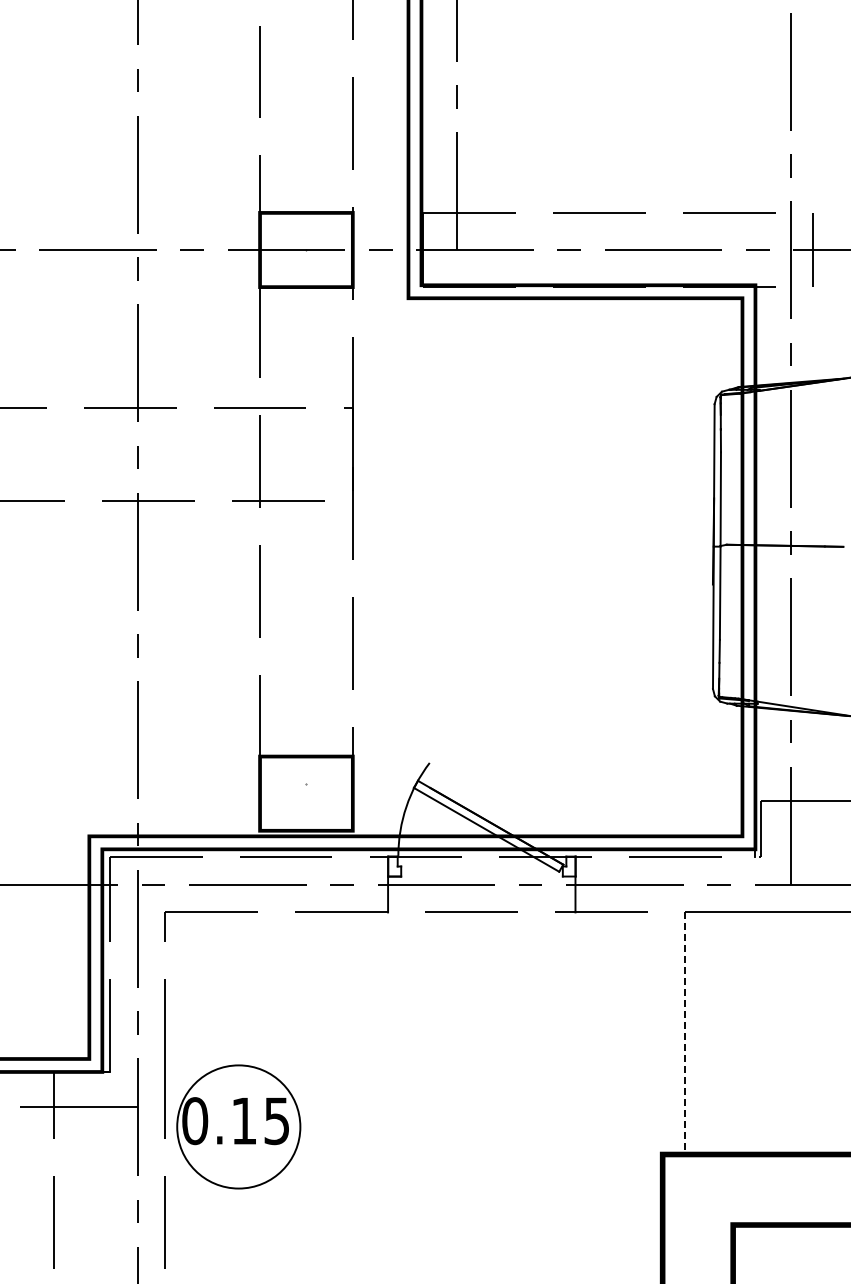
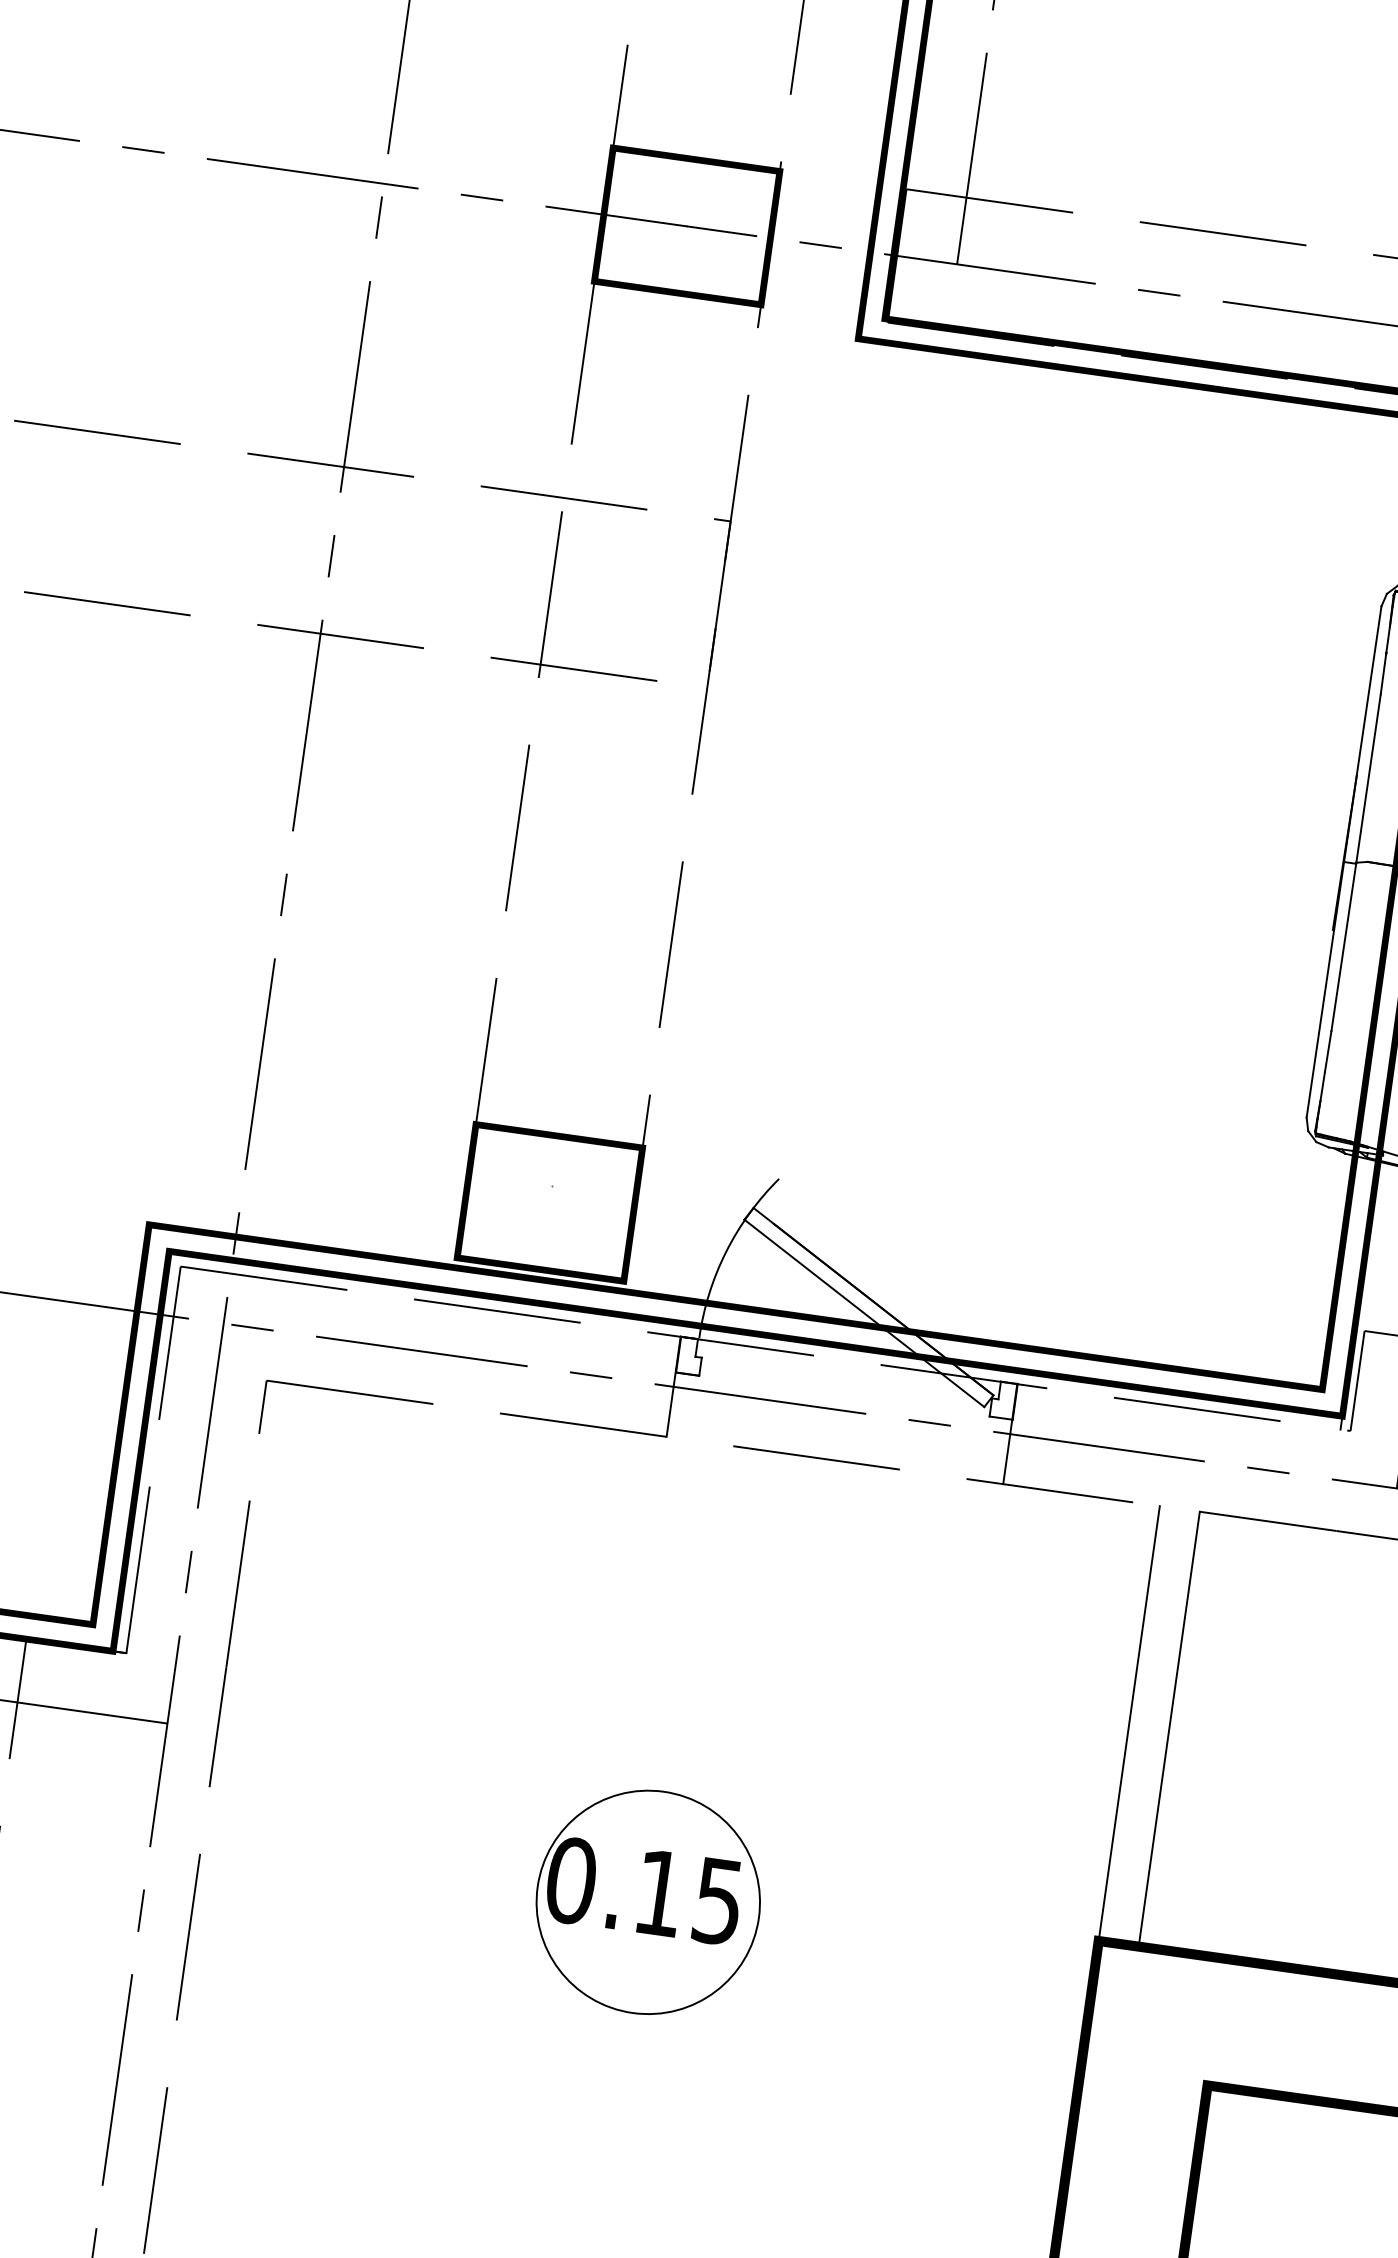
line: (662, 1033) -> (1128, 1723), added
line: (684, 1033) -> (1168, 1729), dashed -> solid
part: (238, 1126) -> (647, 1901), moved

